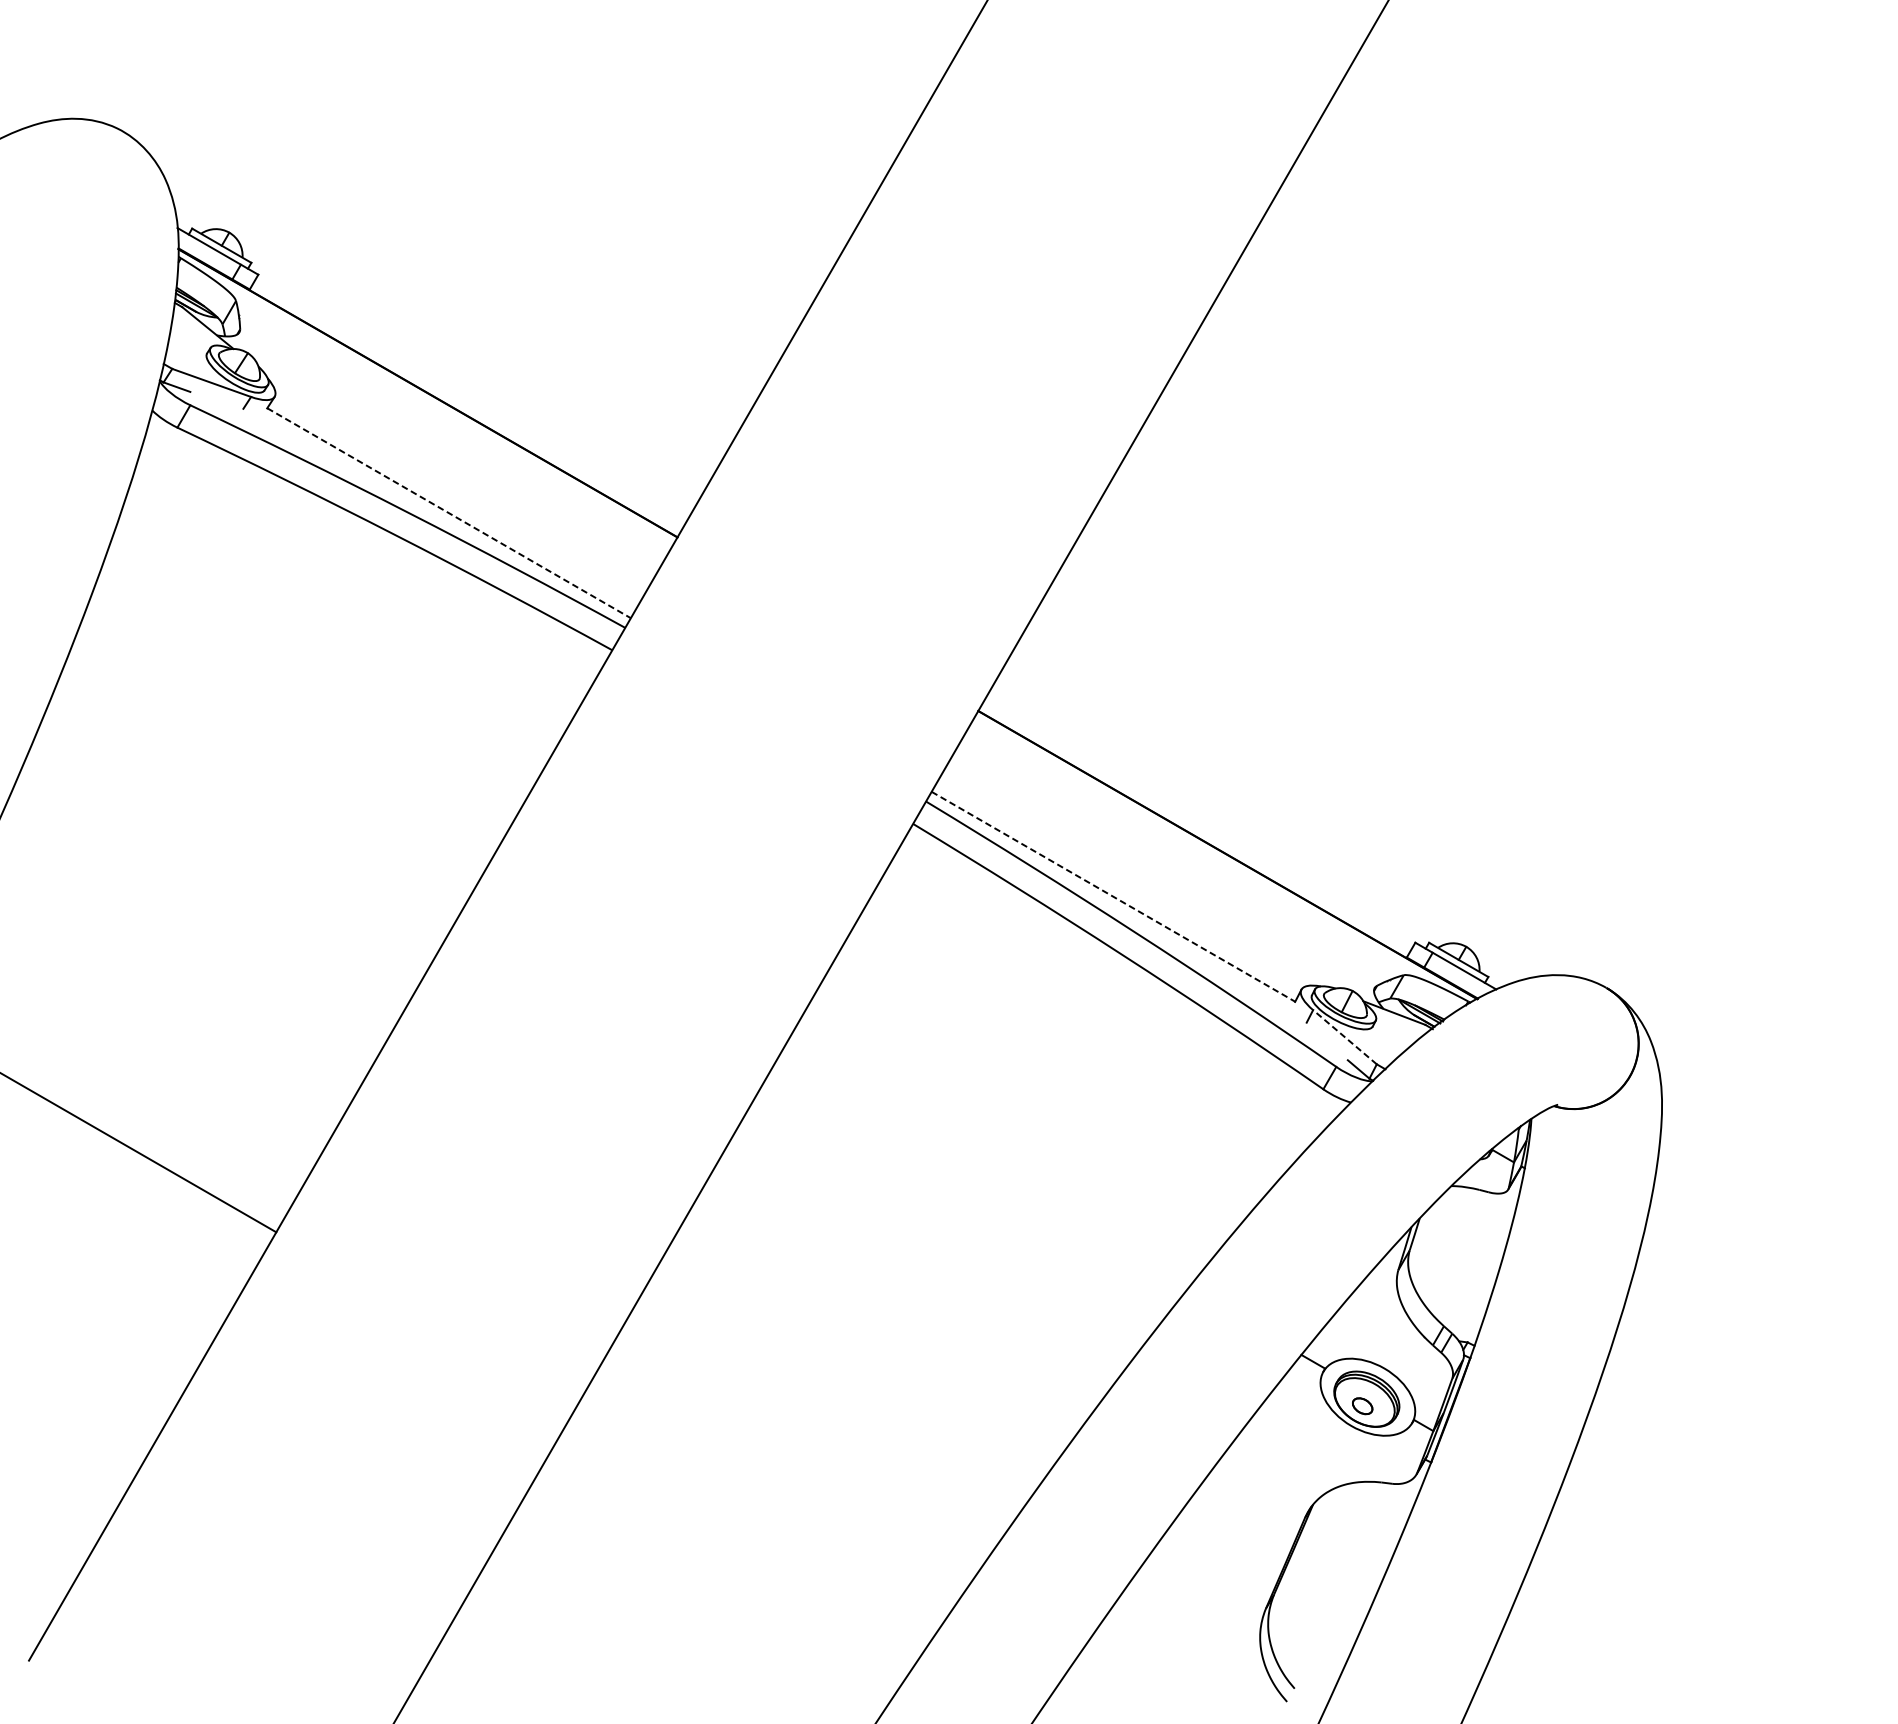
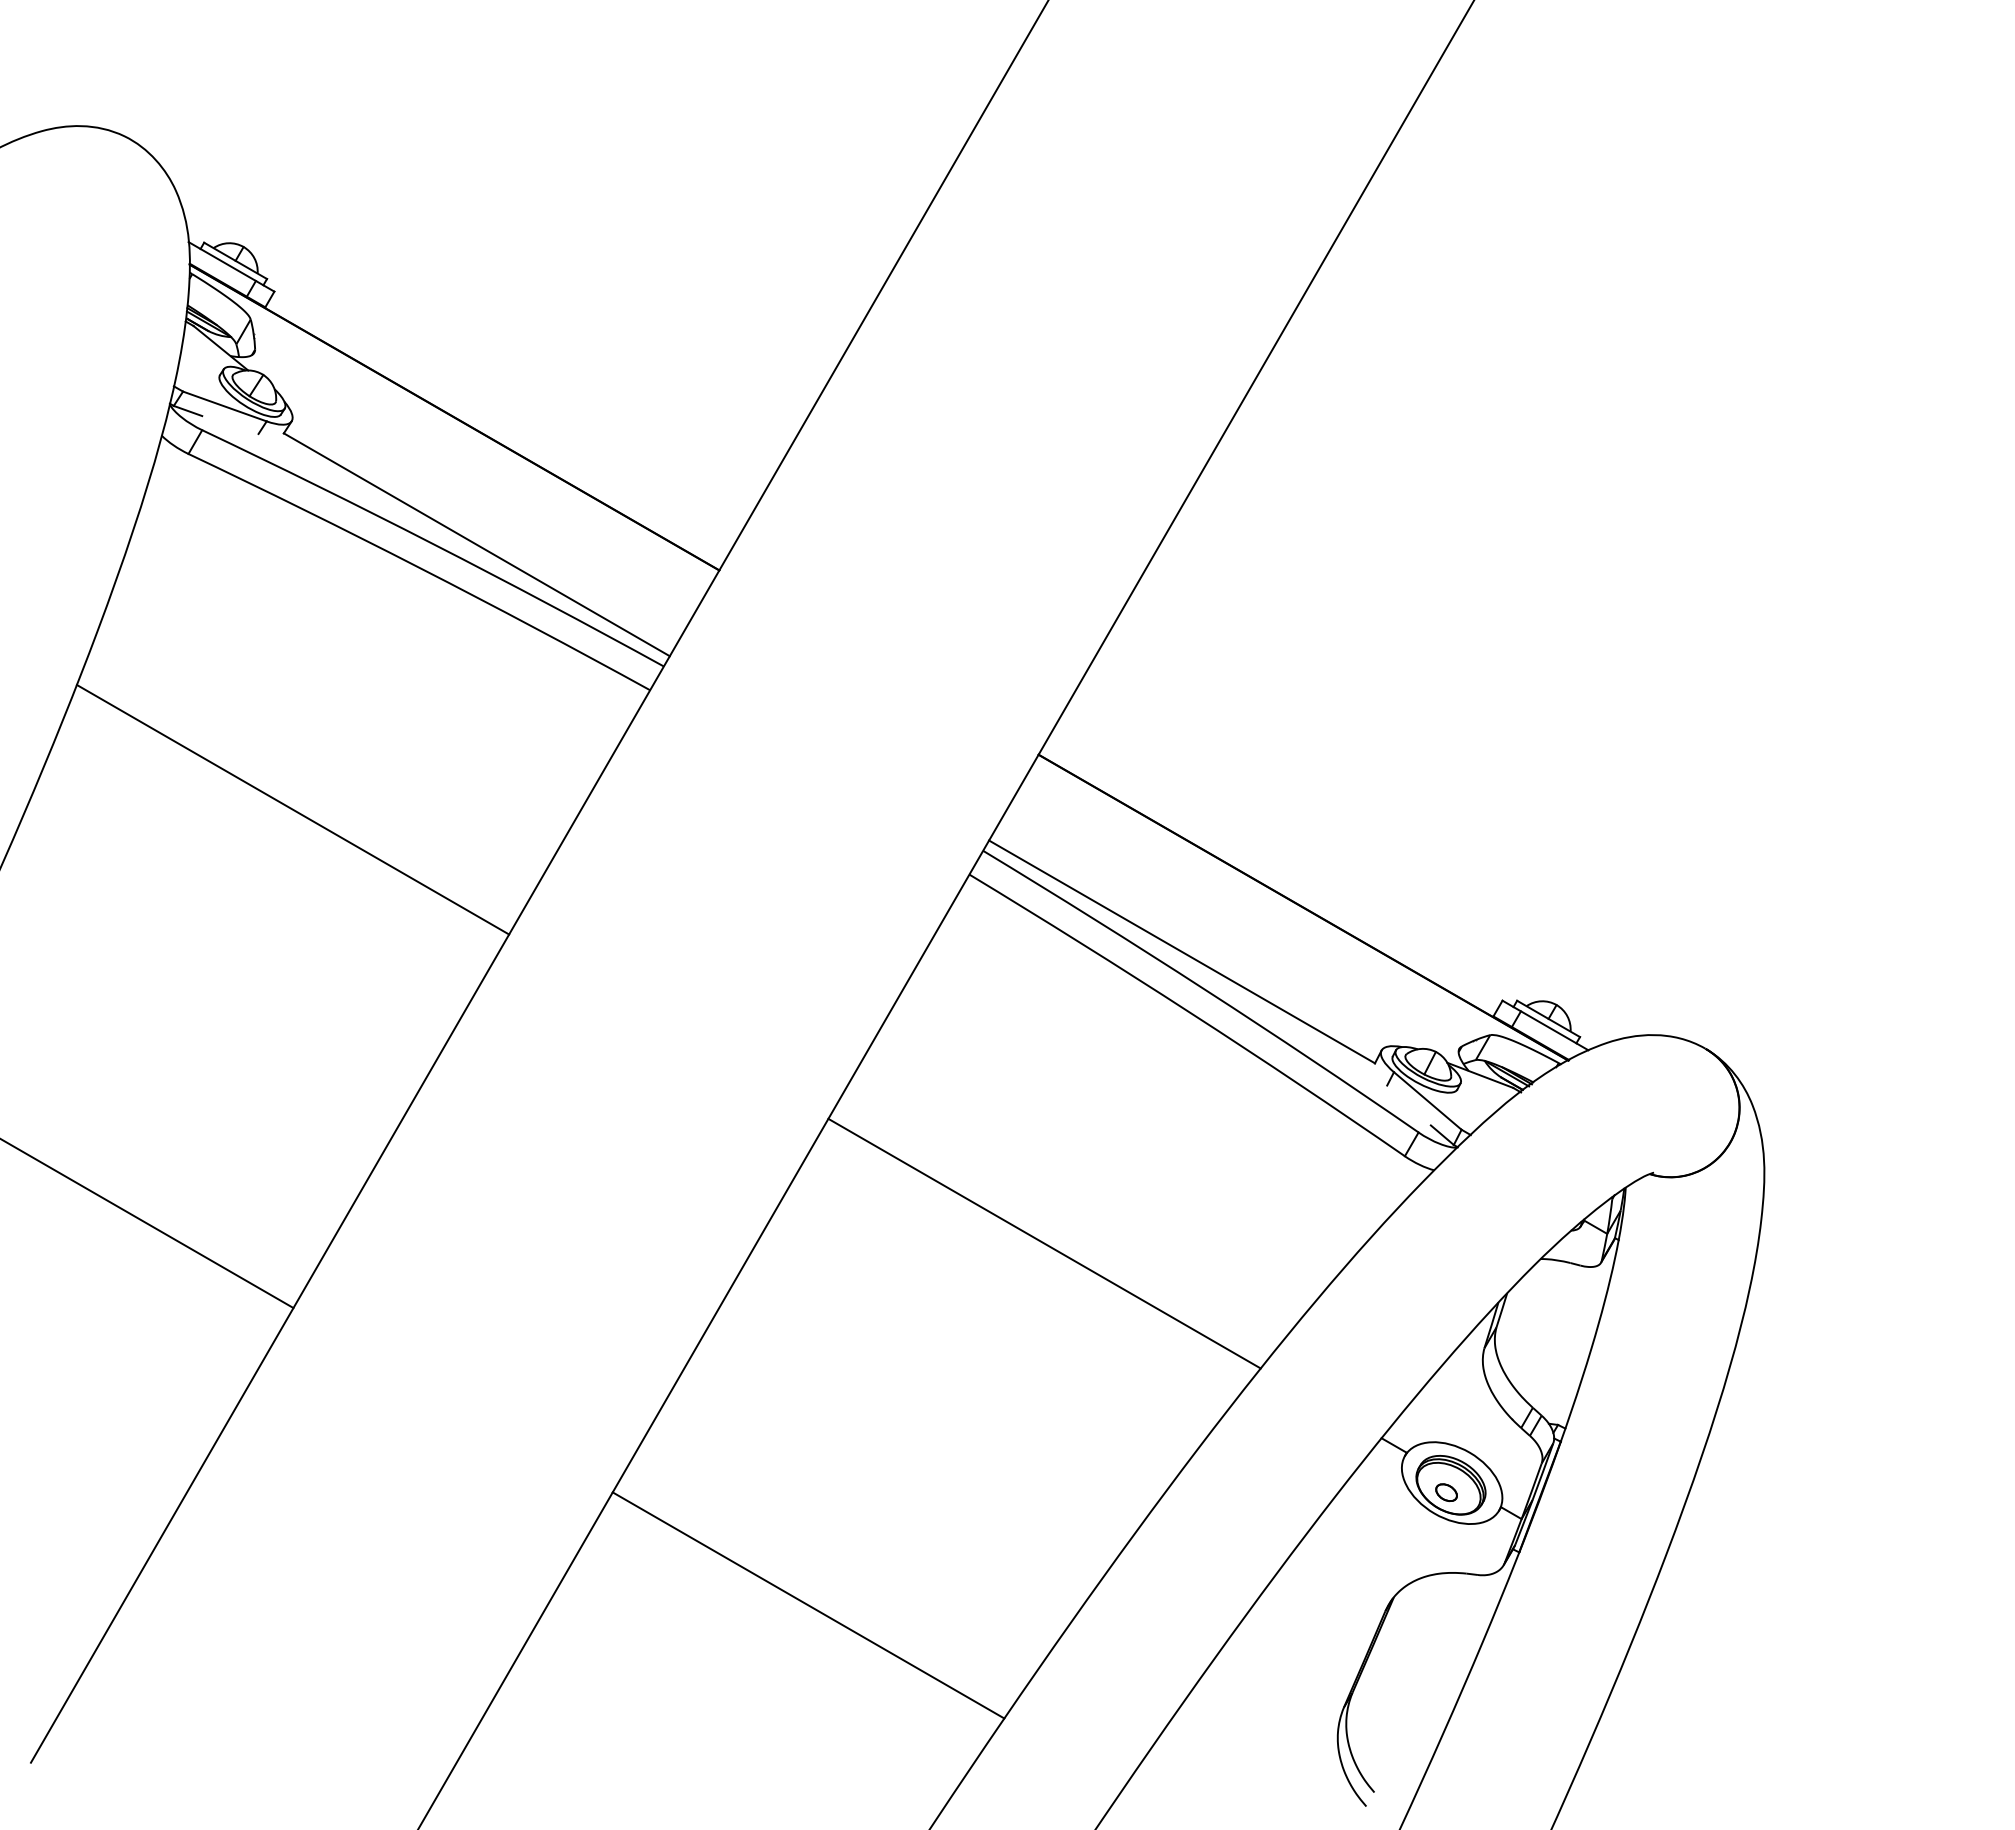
line: (448, 512) -> (476, 544), dashed -> solid
line: (275, 762) -> (292, 809), added
line: (1113, 896) -> (1182, 951), dashed -> solid
line: (1344, 1036) -> (1427, 1100), dashed -> solid
line: (983, 1171) -> (1044, 1243), added
line: (761, 1512) -> (808, 1605), added

